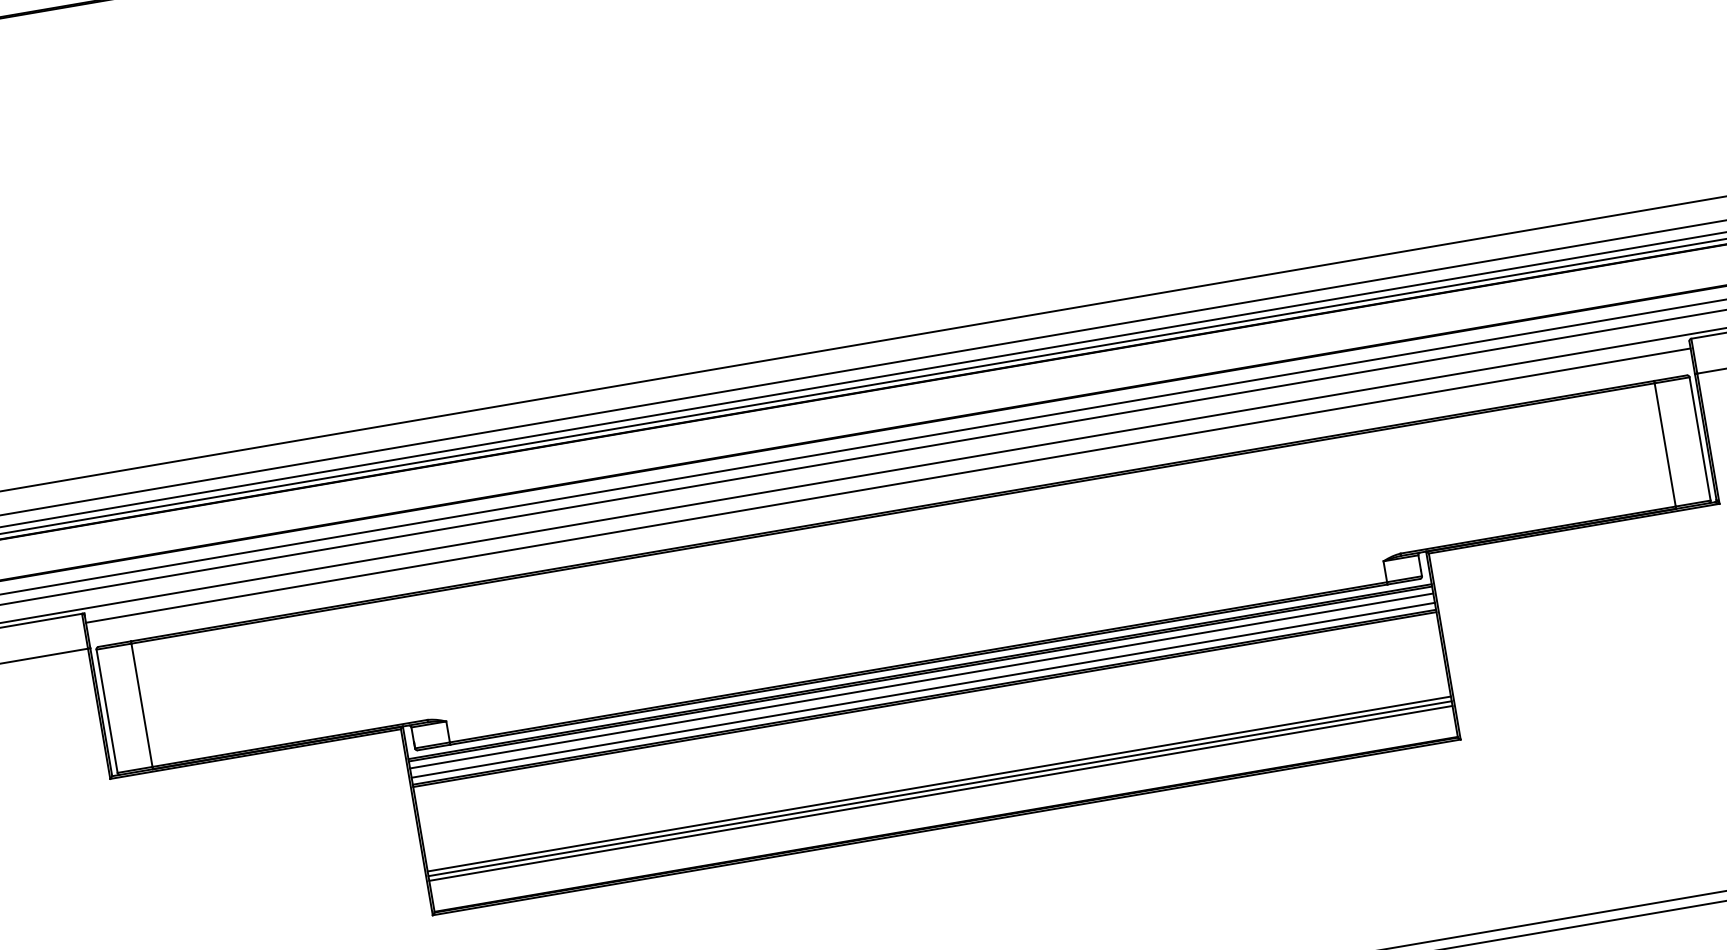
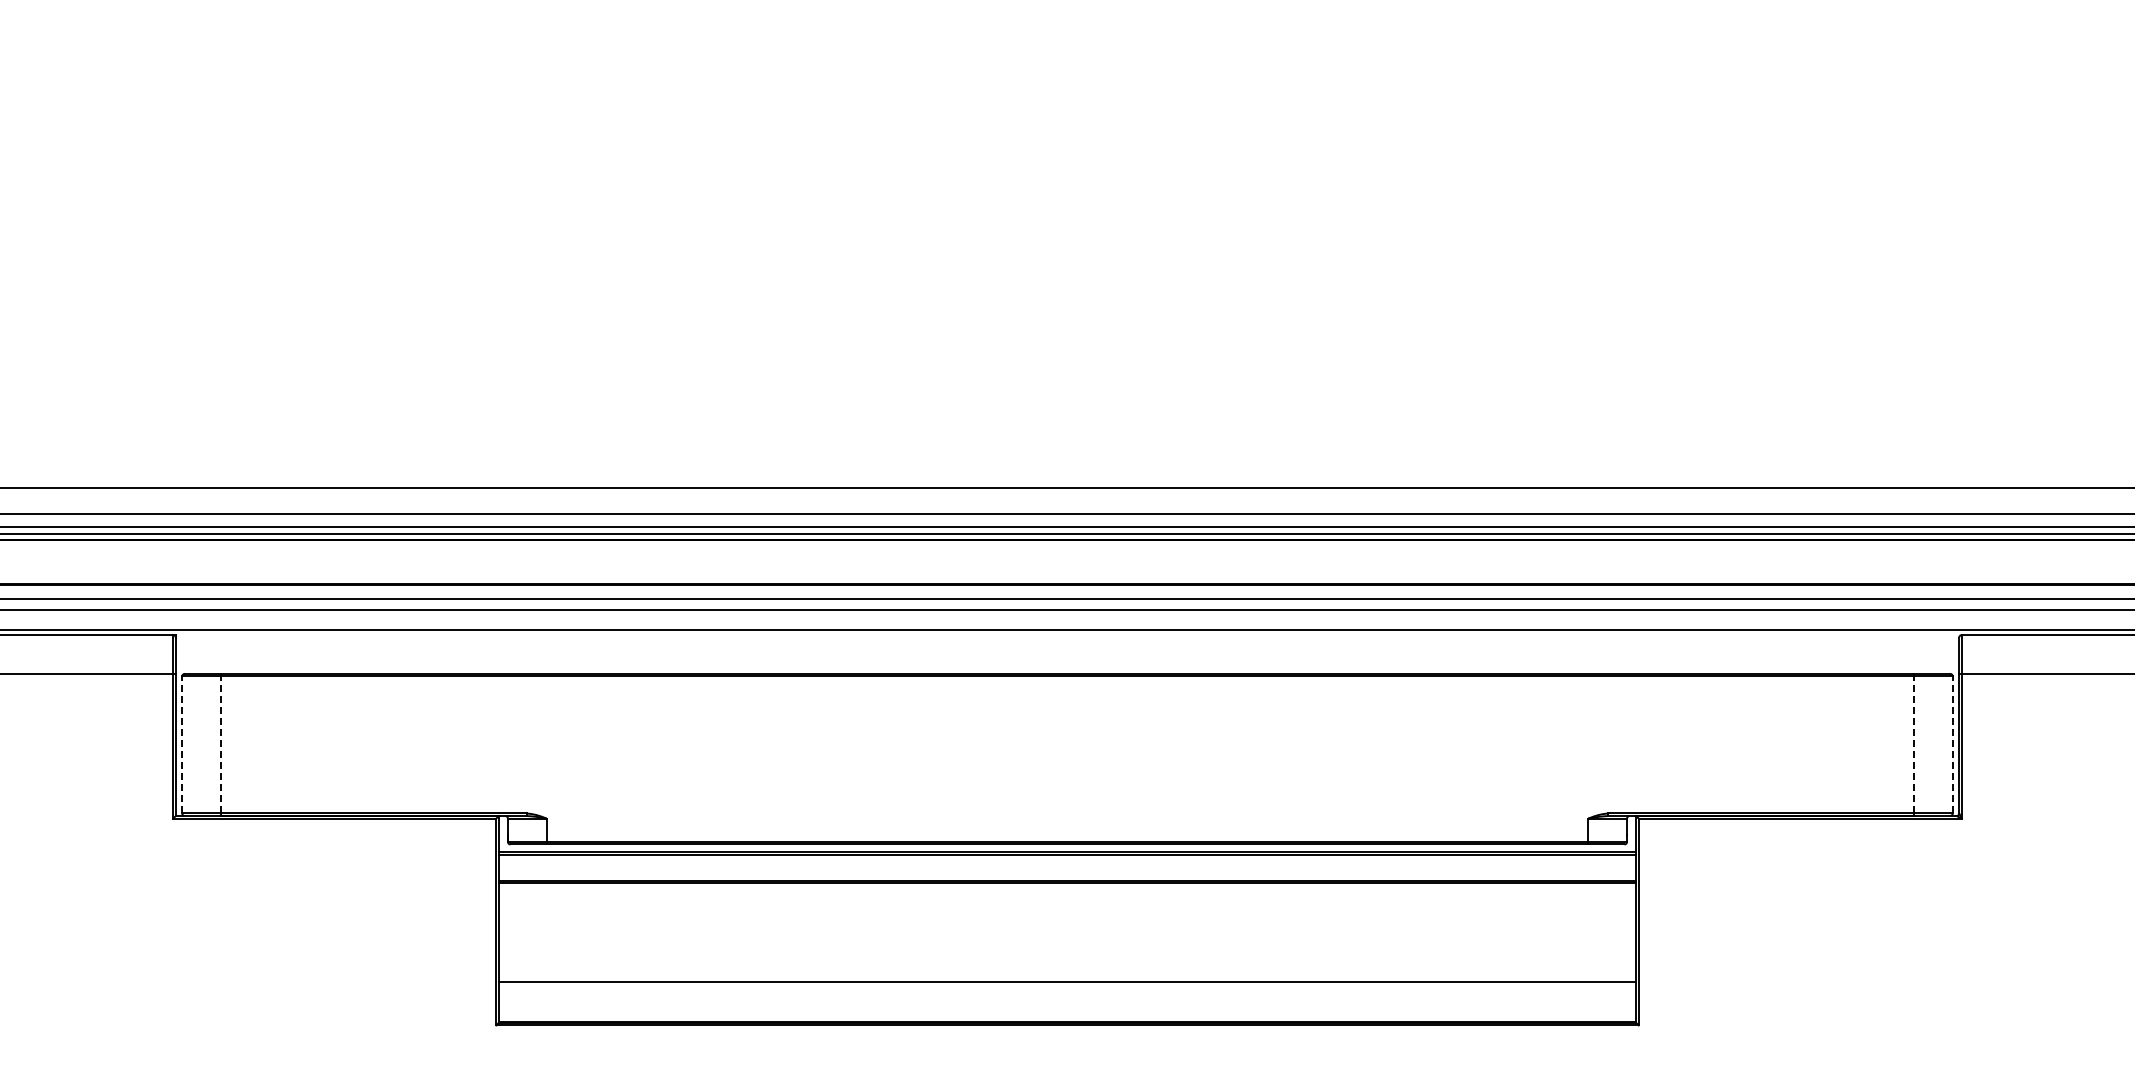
line: (1699, 438) -> (1952, 744), solid -> dashed
line: (1664, 444) -> (1913, 744), solid -> dashed
line: (888, 485) -> (1067, 645), removed
line: (921, 680) -> (1067, 862), removed
line: (923, 689) -> (1067, 872), removed
line: (142, 704) -> (221, 744), solid -> dashed
line: (107, 710) -> (182, 744), solid -> dashed
line: (939, 784) -> (1067, 977), removed
line: (940, 793) -> (1067, 987), removed

